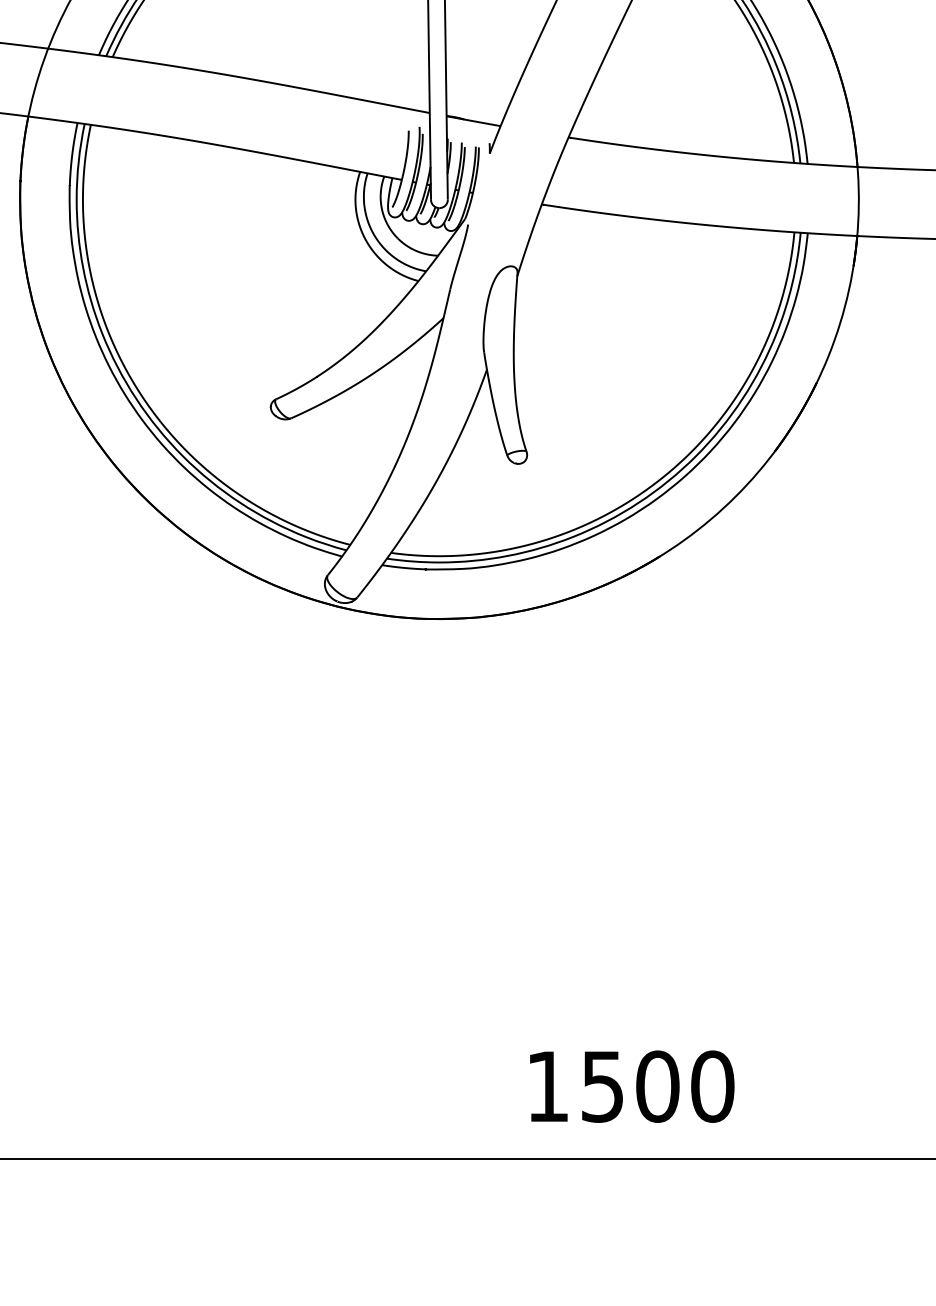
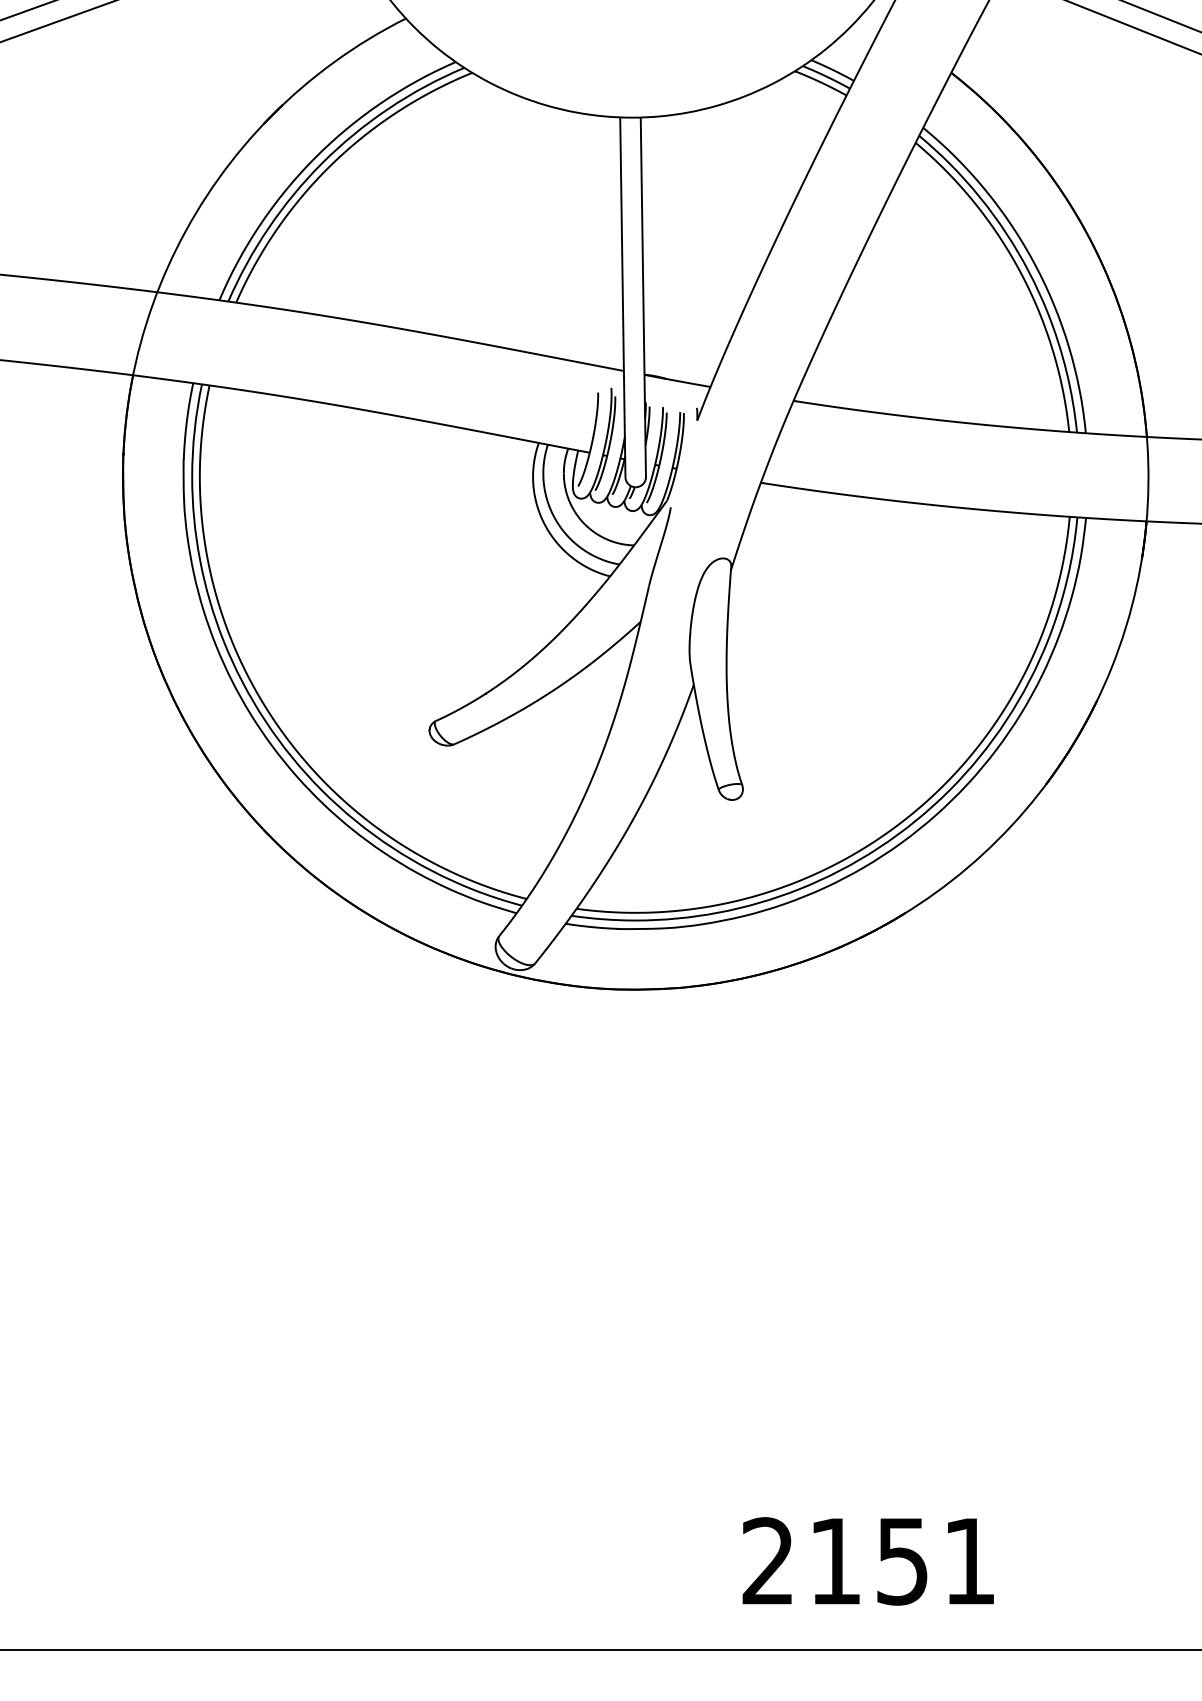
text: (630, 1086) -> (869, 1561), 1500 -> 2151

